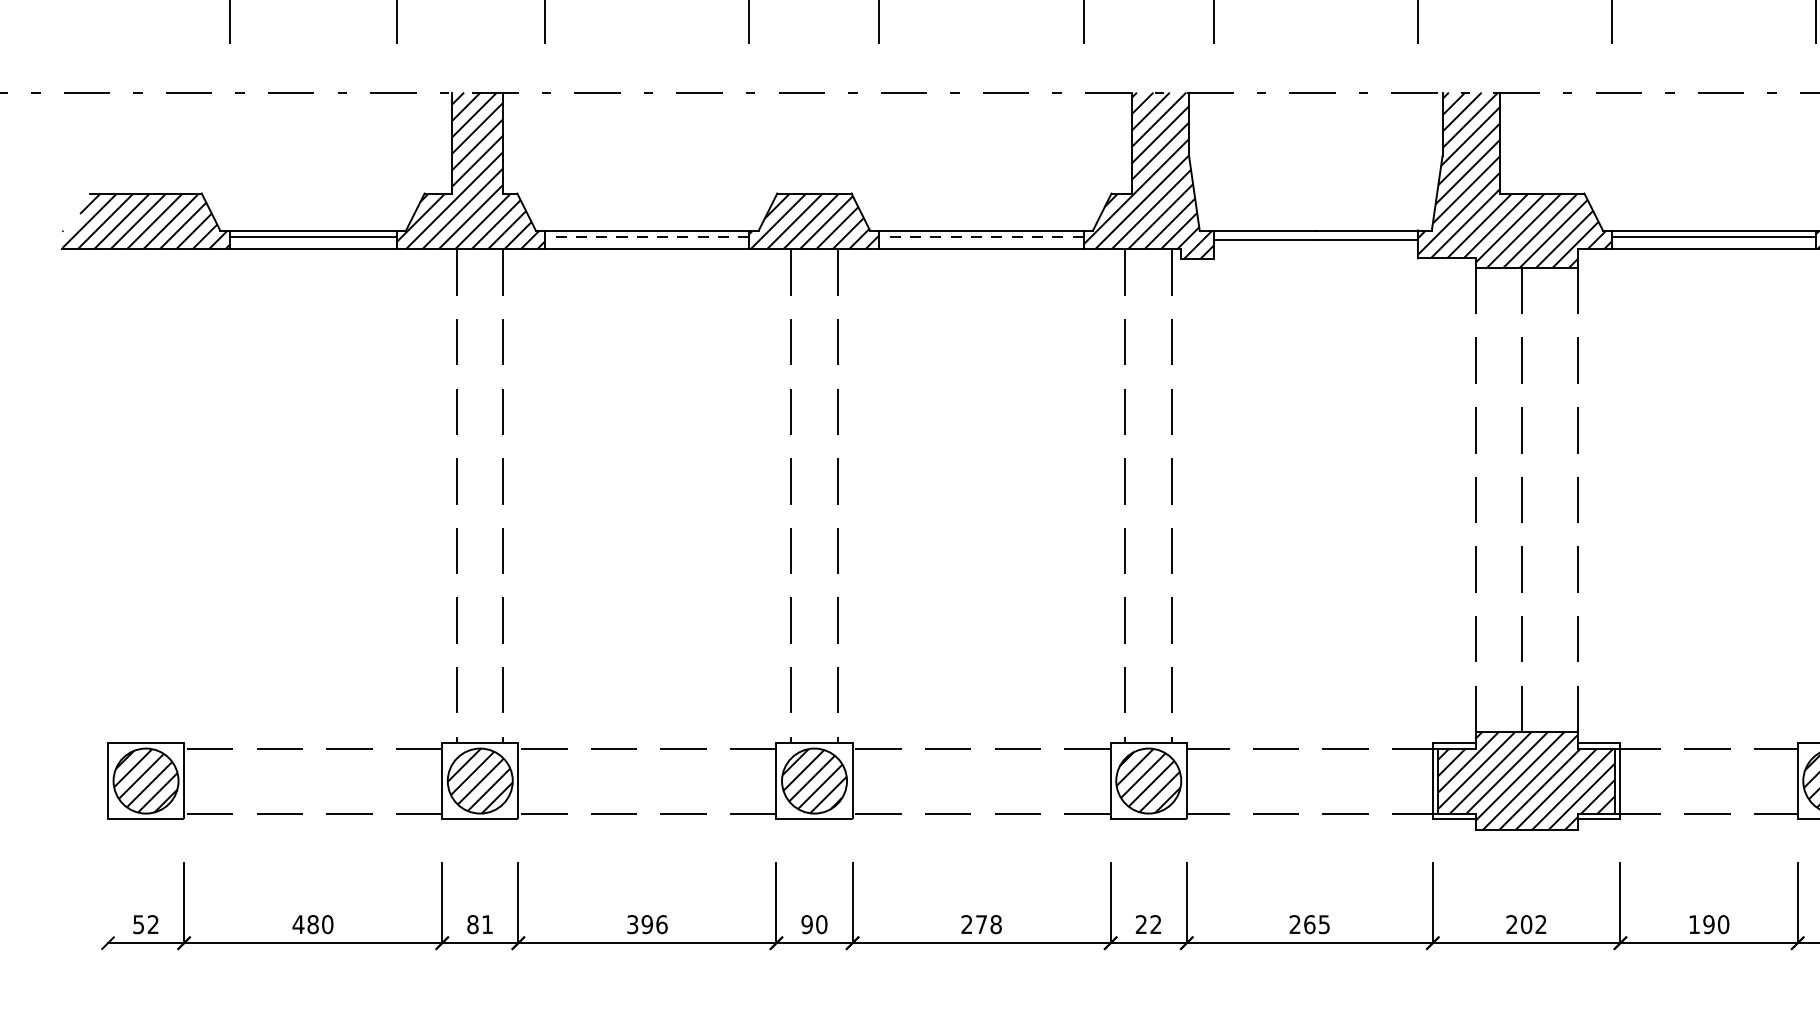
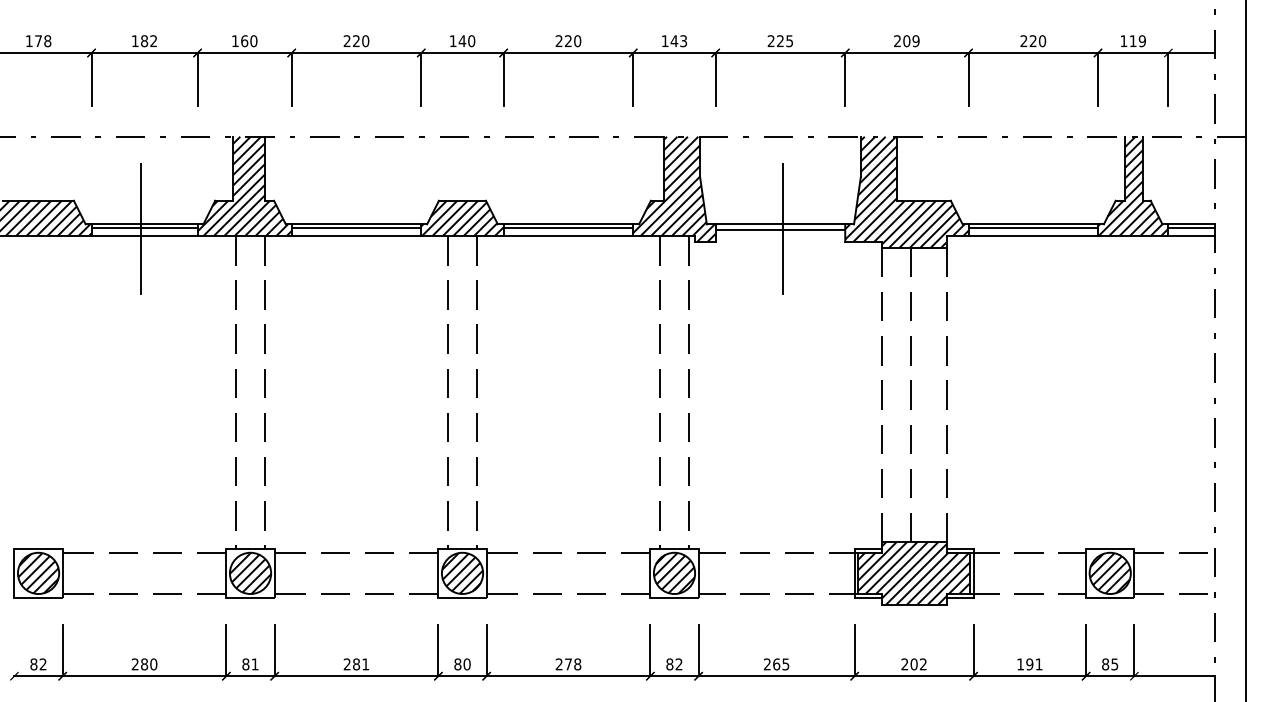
line: (308, 237) -> (141, 228), added
line: (647, 237) -> (356, 228), dashed -> solid
line: (981, 237) -> (568, 228), dashed -> solid
line: (1320, 237) -> (783, 228), added
text: (138, 924) -> (33, 664), 52 -> 82
text: (298, 924) -> (135, 664), 480 -> 280
text: (647, 924) -> (356, 664), 396 -> 281
text: (806, 924) -> (457, 664), 90 -> 80
text: (1140, 924) -> (669, 664), 22 -> 82
text: (1722, 924) -> (1038, 664), 190 -> 191

